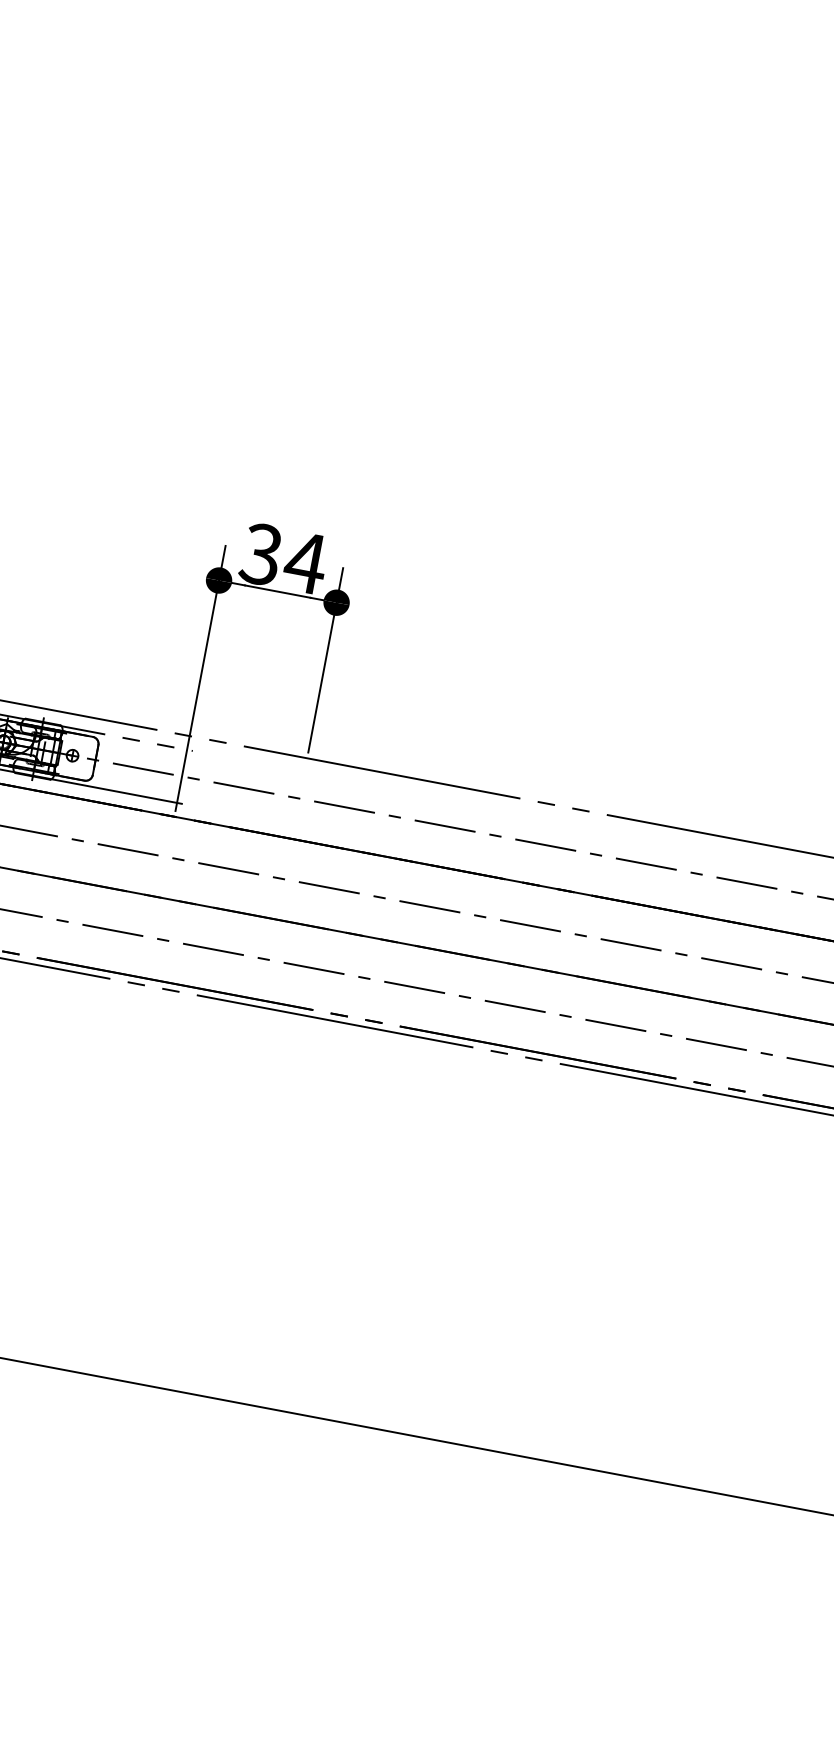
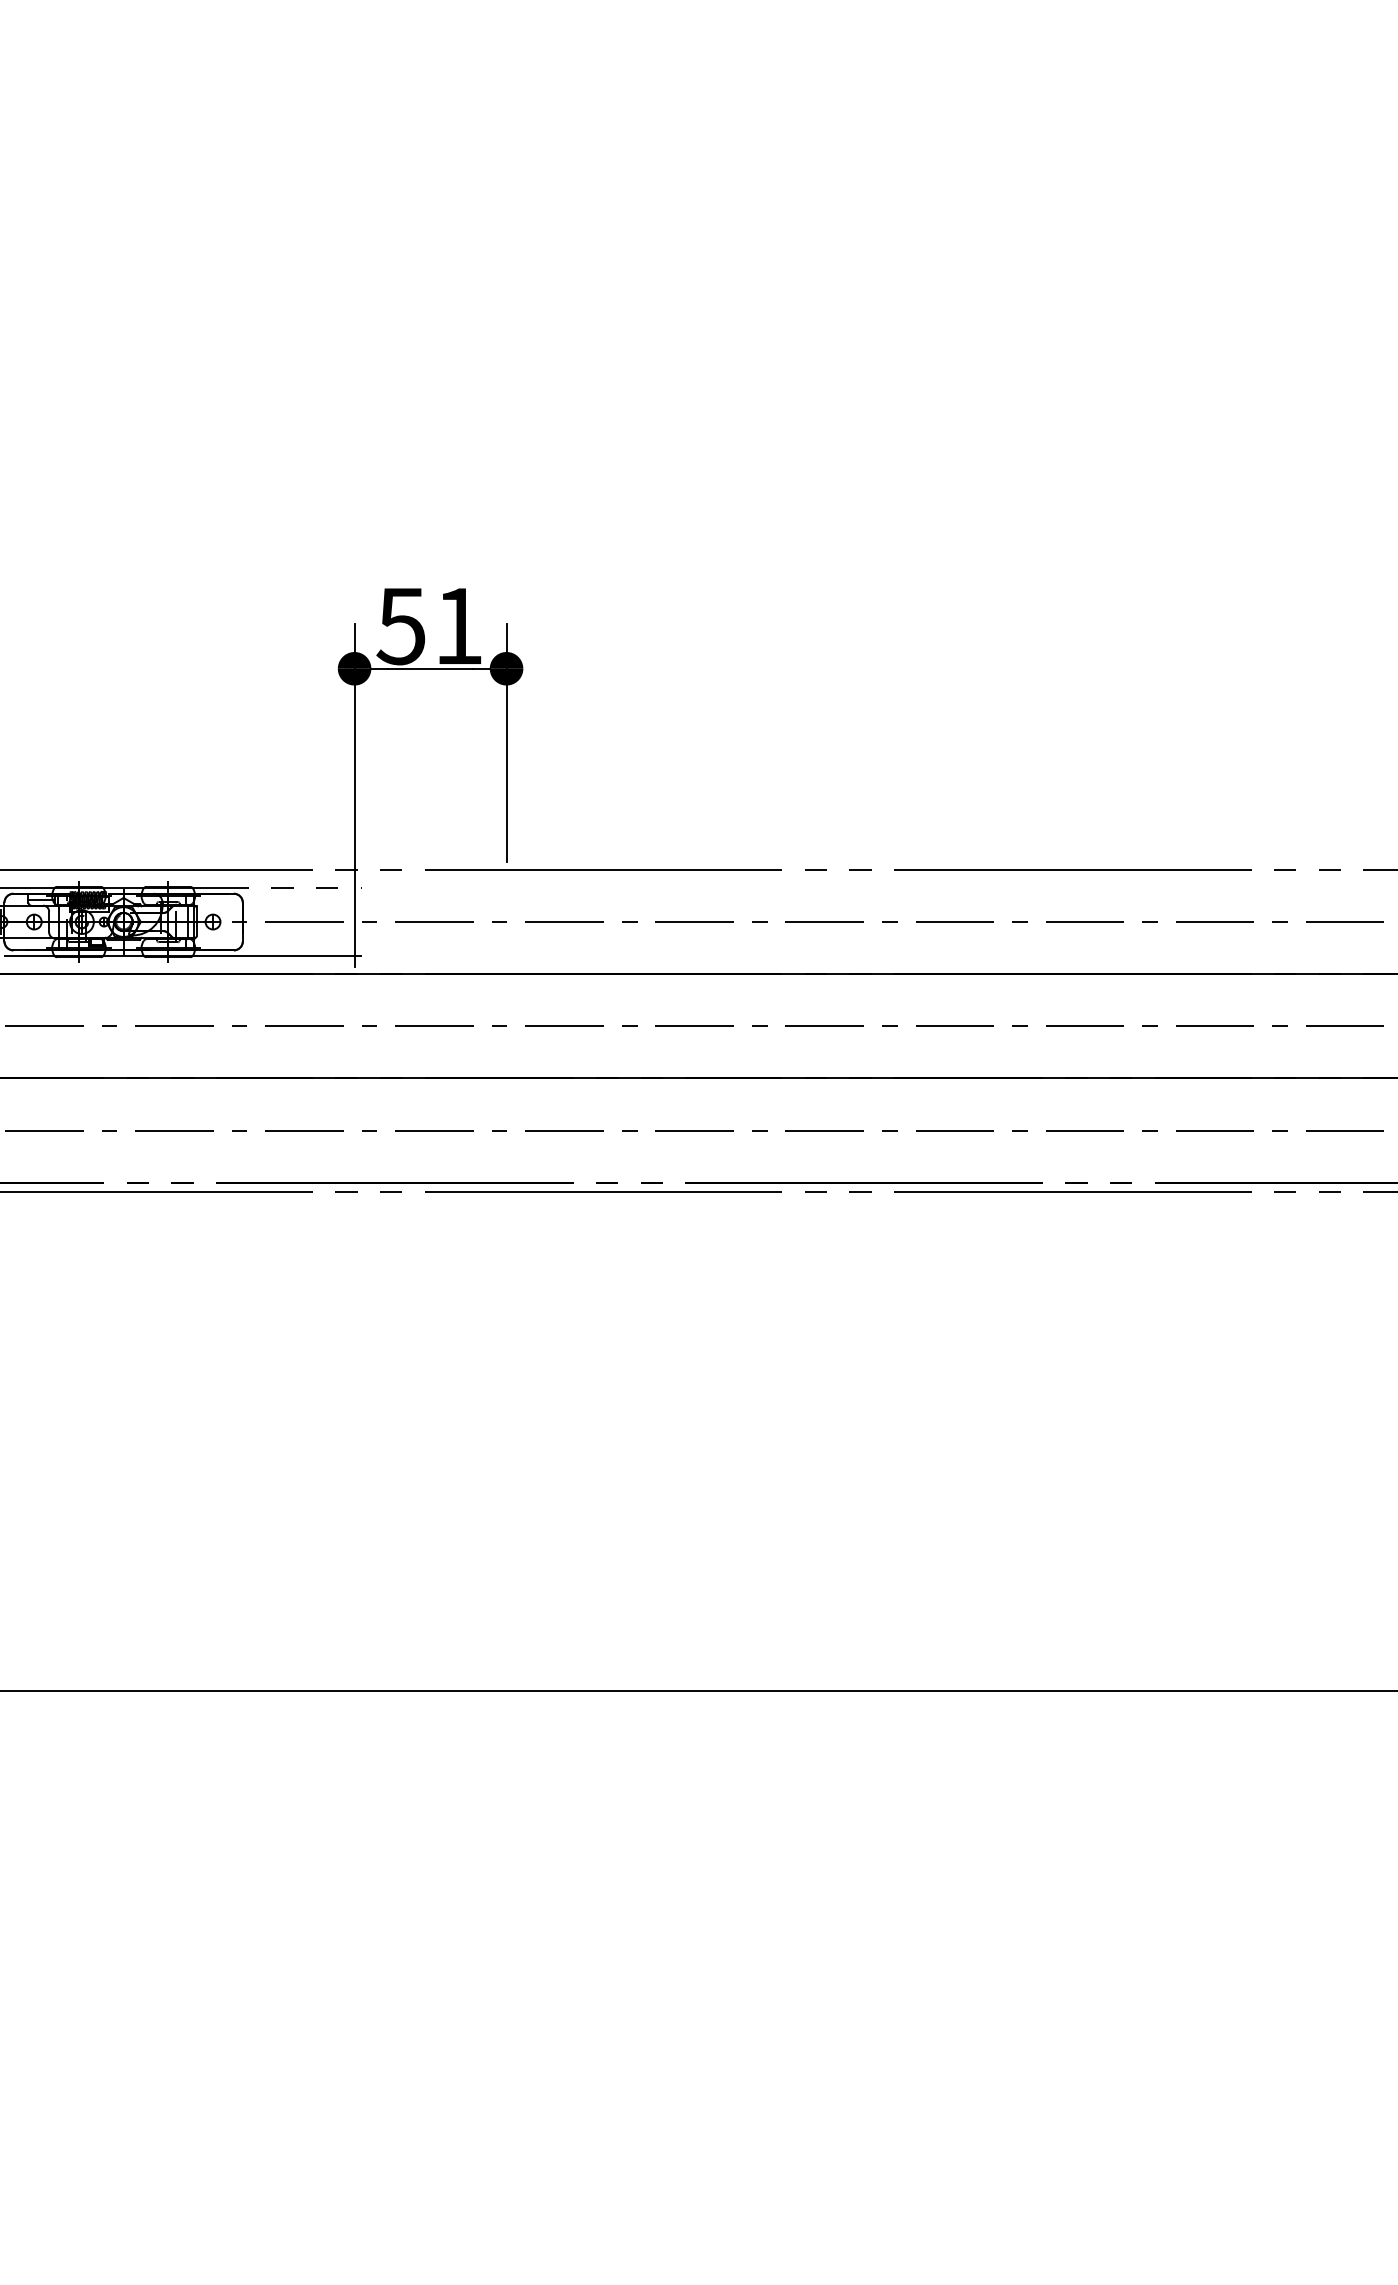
text: (284, 558) -> (430, 625), 34 -> 51

